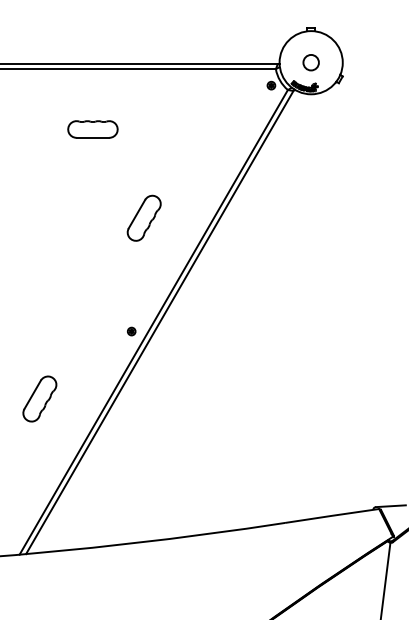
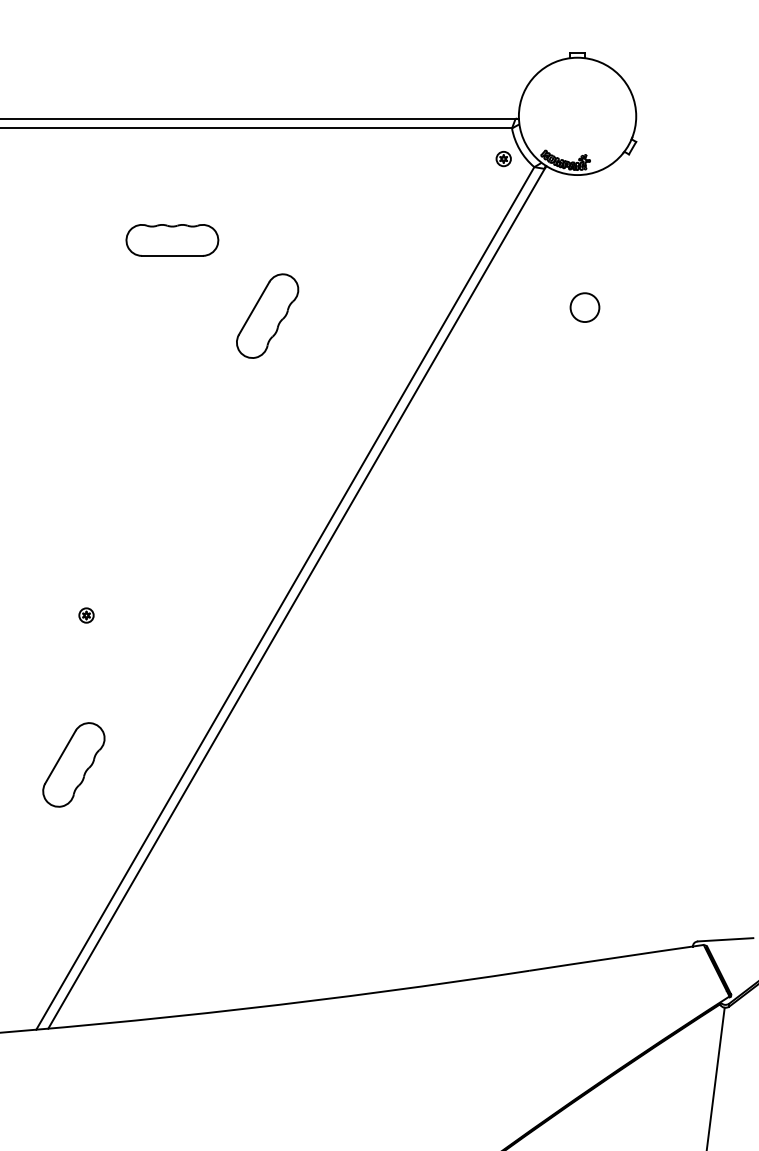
circle: (310, 62) -> (583, 307), moved
part: (143, 217) -> (266, 314), moved
part: (131, 331) -> (86, 615), moved
part: (39, 398) -> (73, 763), moved

